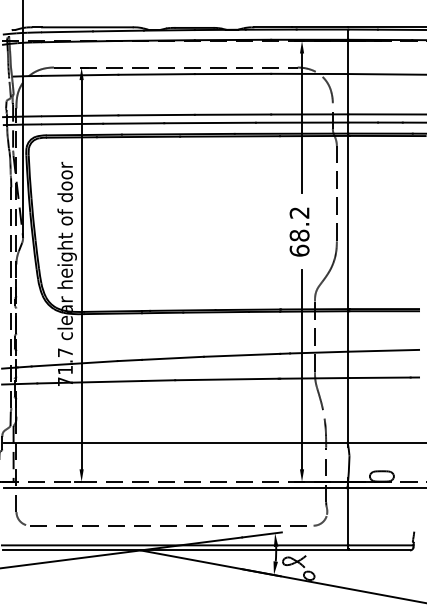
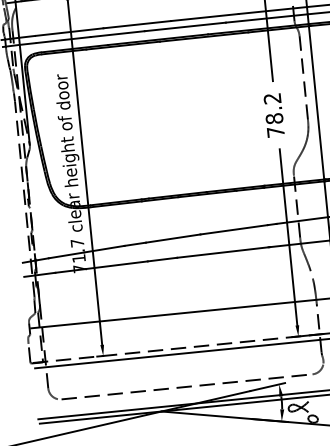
text: (299, 250) -> (275, 131), 68.2 -> 78.2

